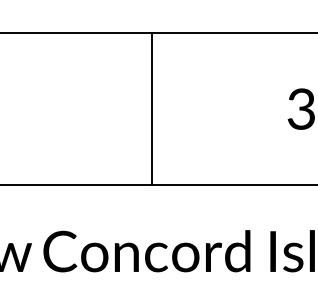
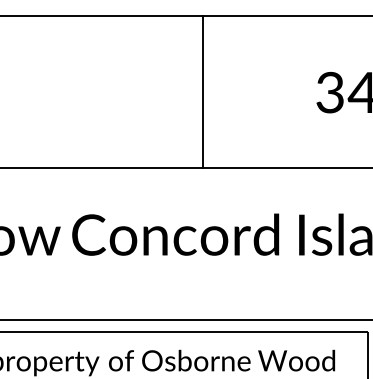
line: (151, 109) -> (202, 92), moved

